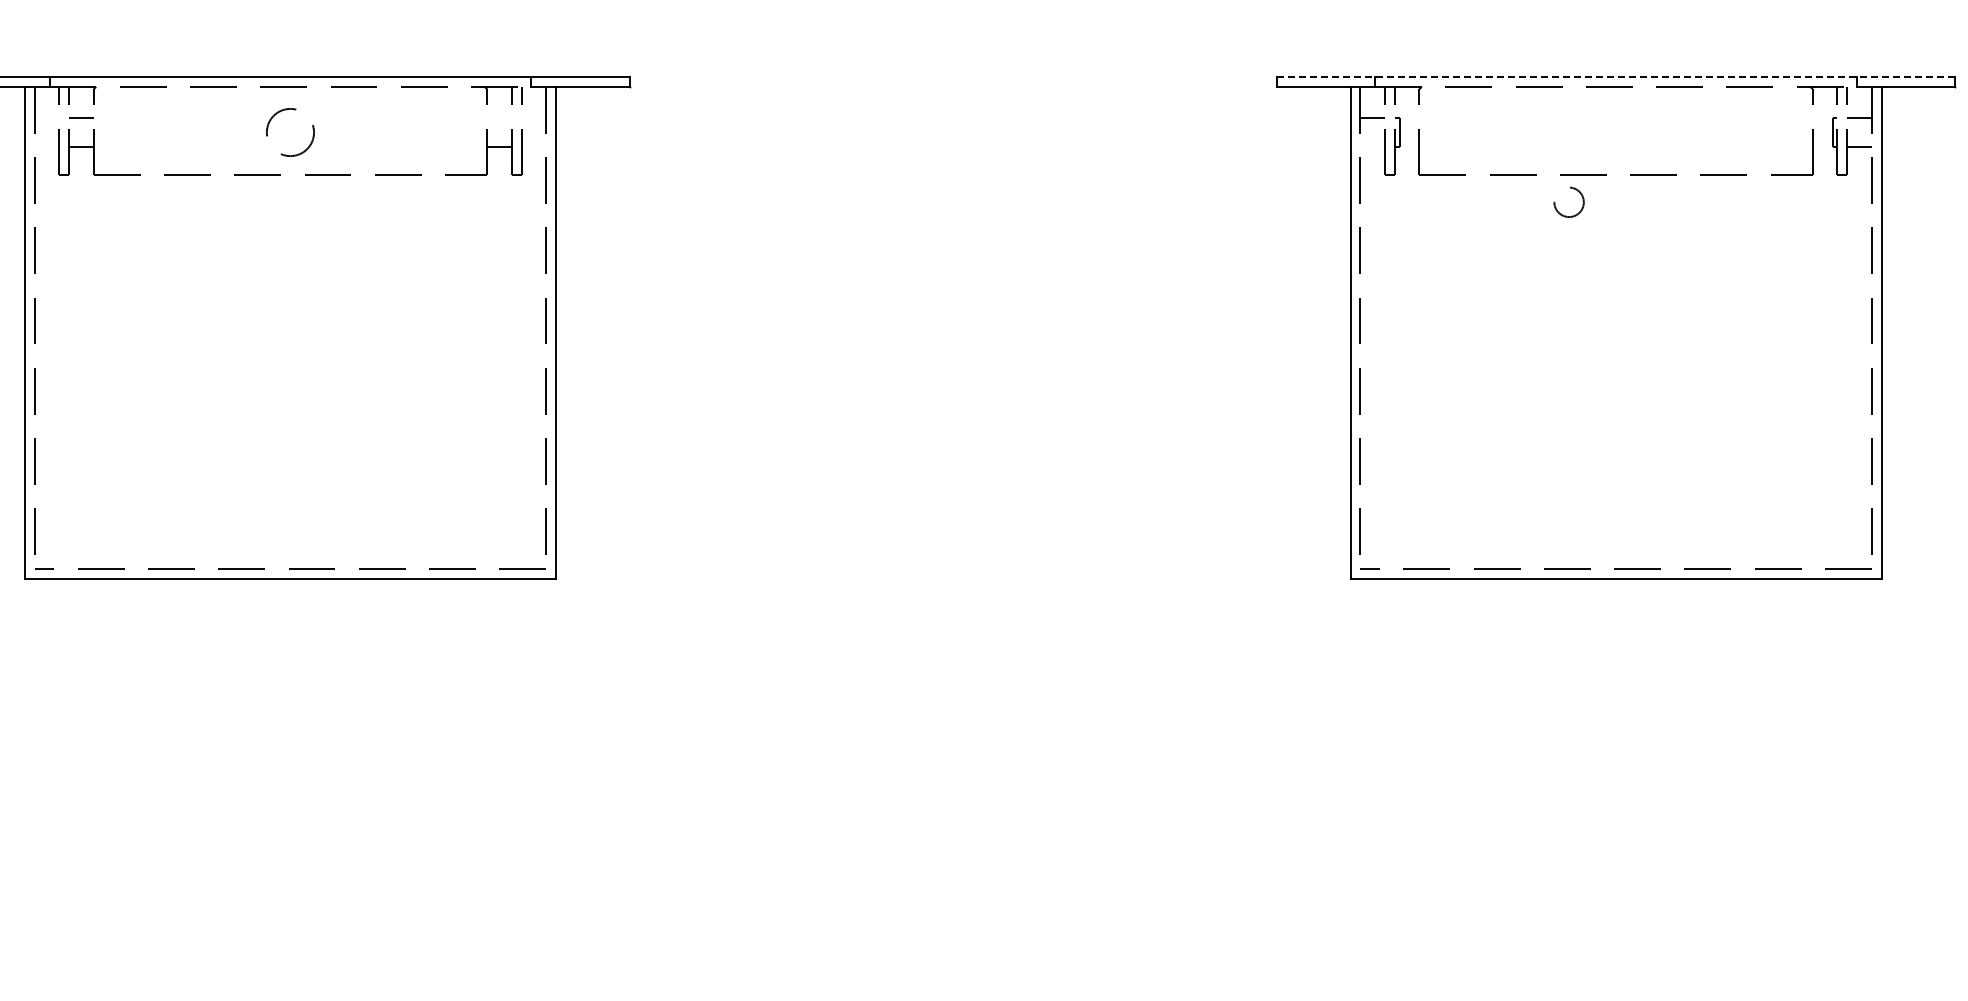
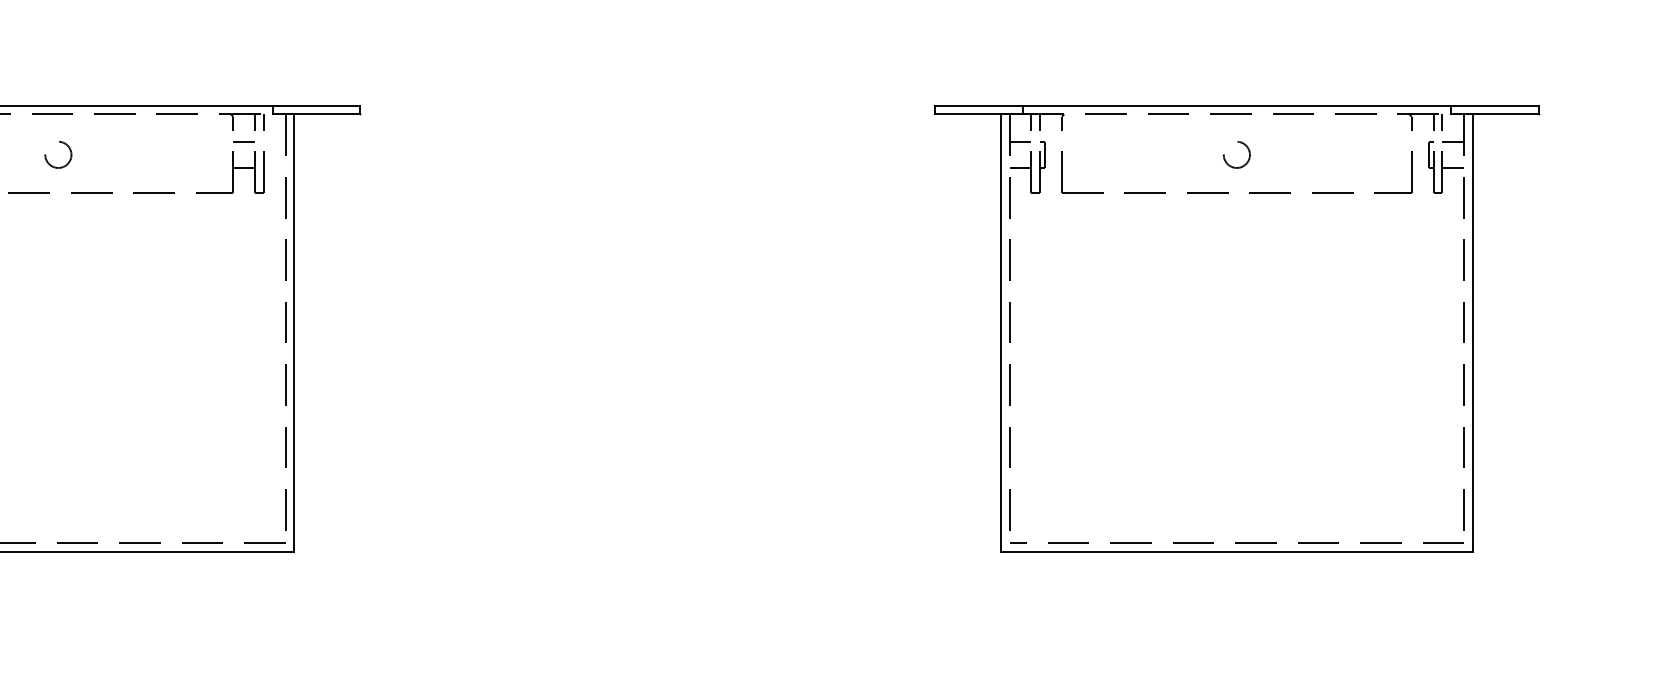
line: (1615, 77) -> (1236, 106), dashed -> solid
line: (499, 117) -> (244, 141), added
circle: (290, 131) -> (58, 154), size x0.62
line: (1372, 147) -> (1020, 168), added
circle: (1568, 201) -> (1236, 154), moved

